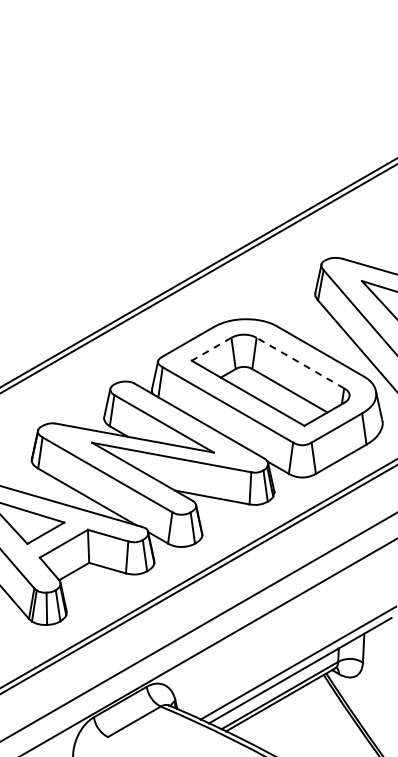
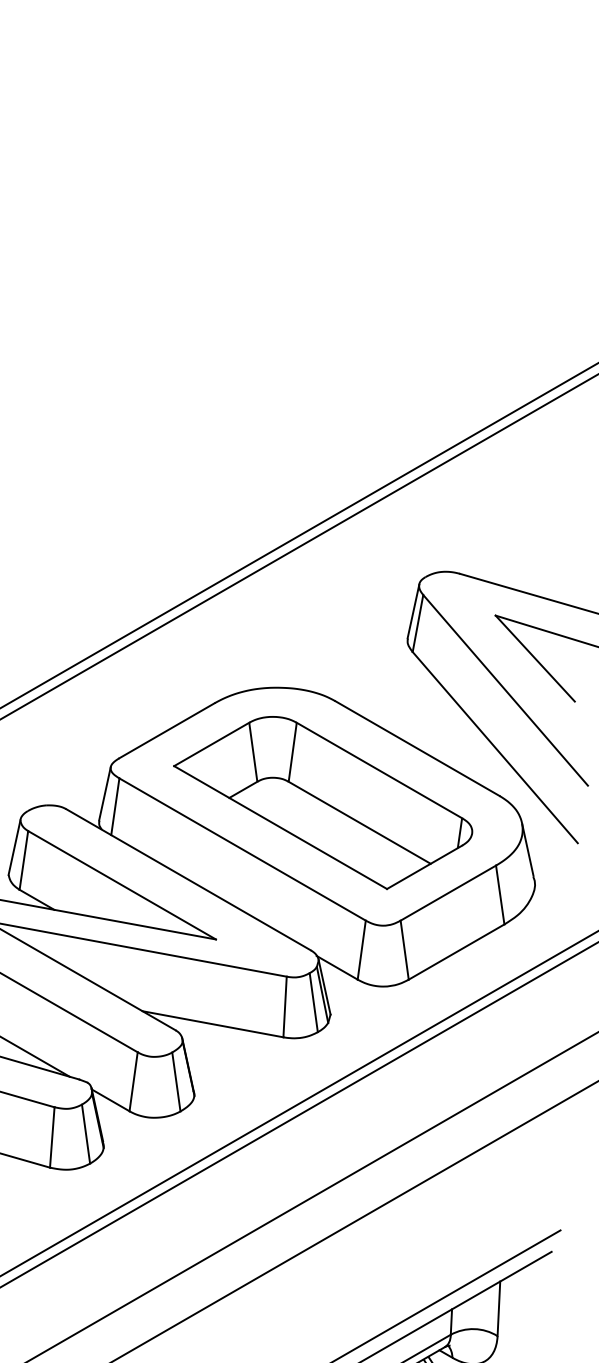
line: (211, 349) -> (211, 744), dashed -> solid
line: (300, 363) -> (379, 771), dashed -> solid

